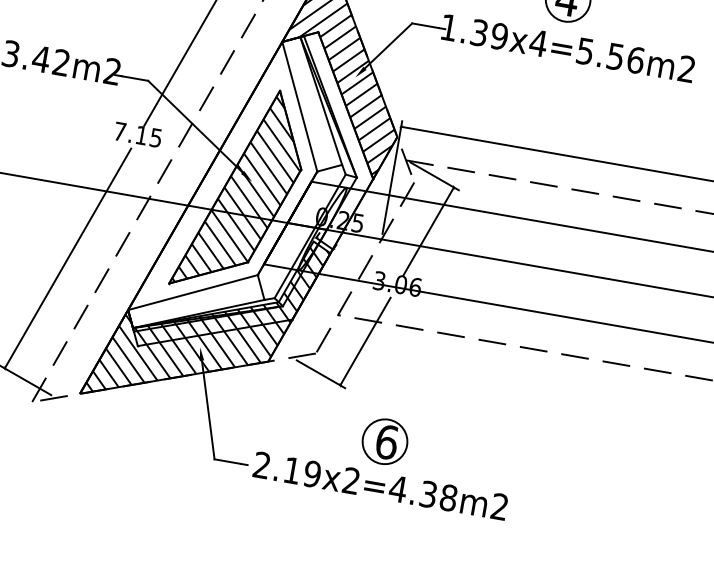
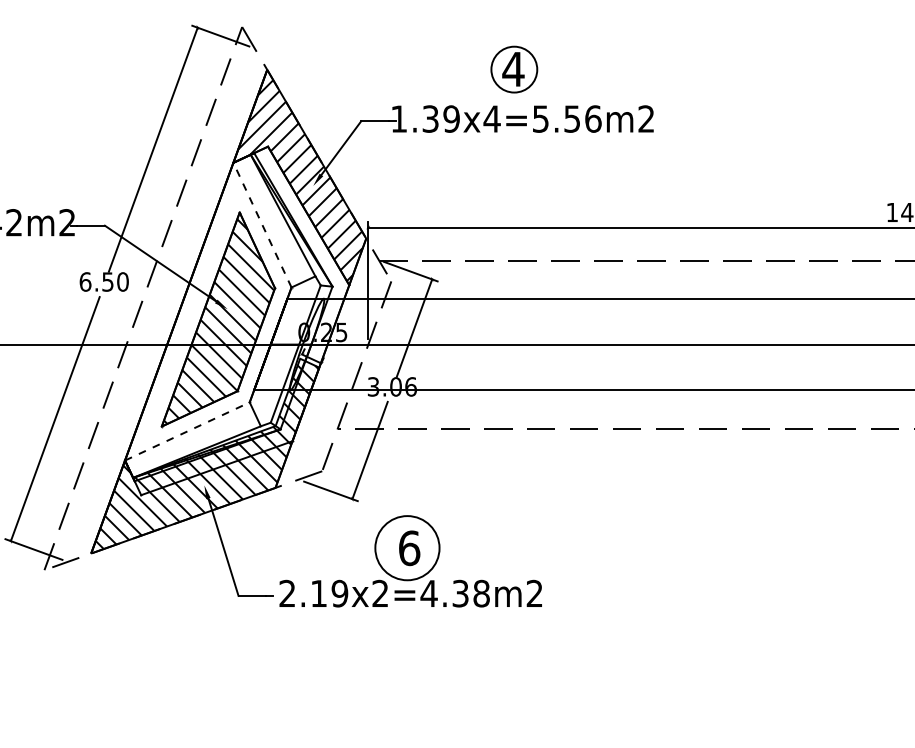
line: (299, 107) -> (262, 225), solid -> dashed
text: (137, 134) -> (103, 281), 7.15 -> 6.50
line: (193, 292) -> (187, 431), solid -> dashed
circle: (385, 442) -> (407, 548), size x1.4

